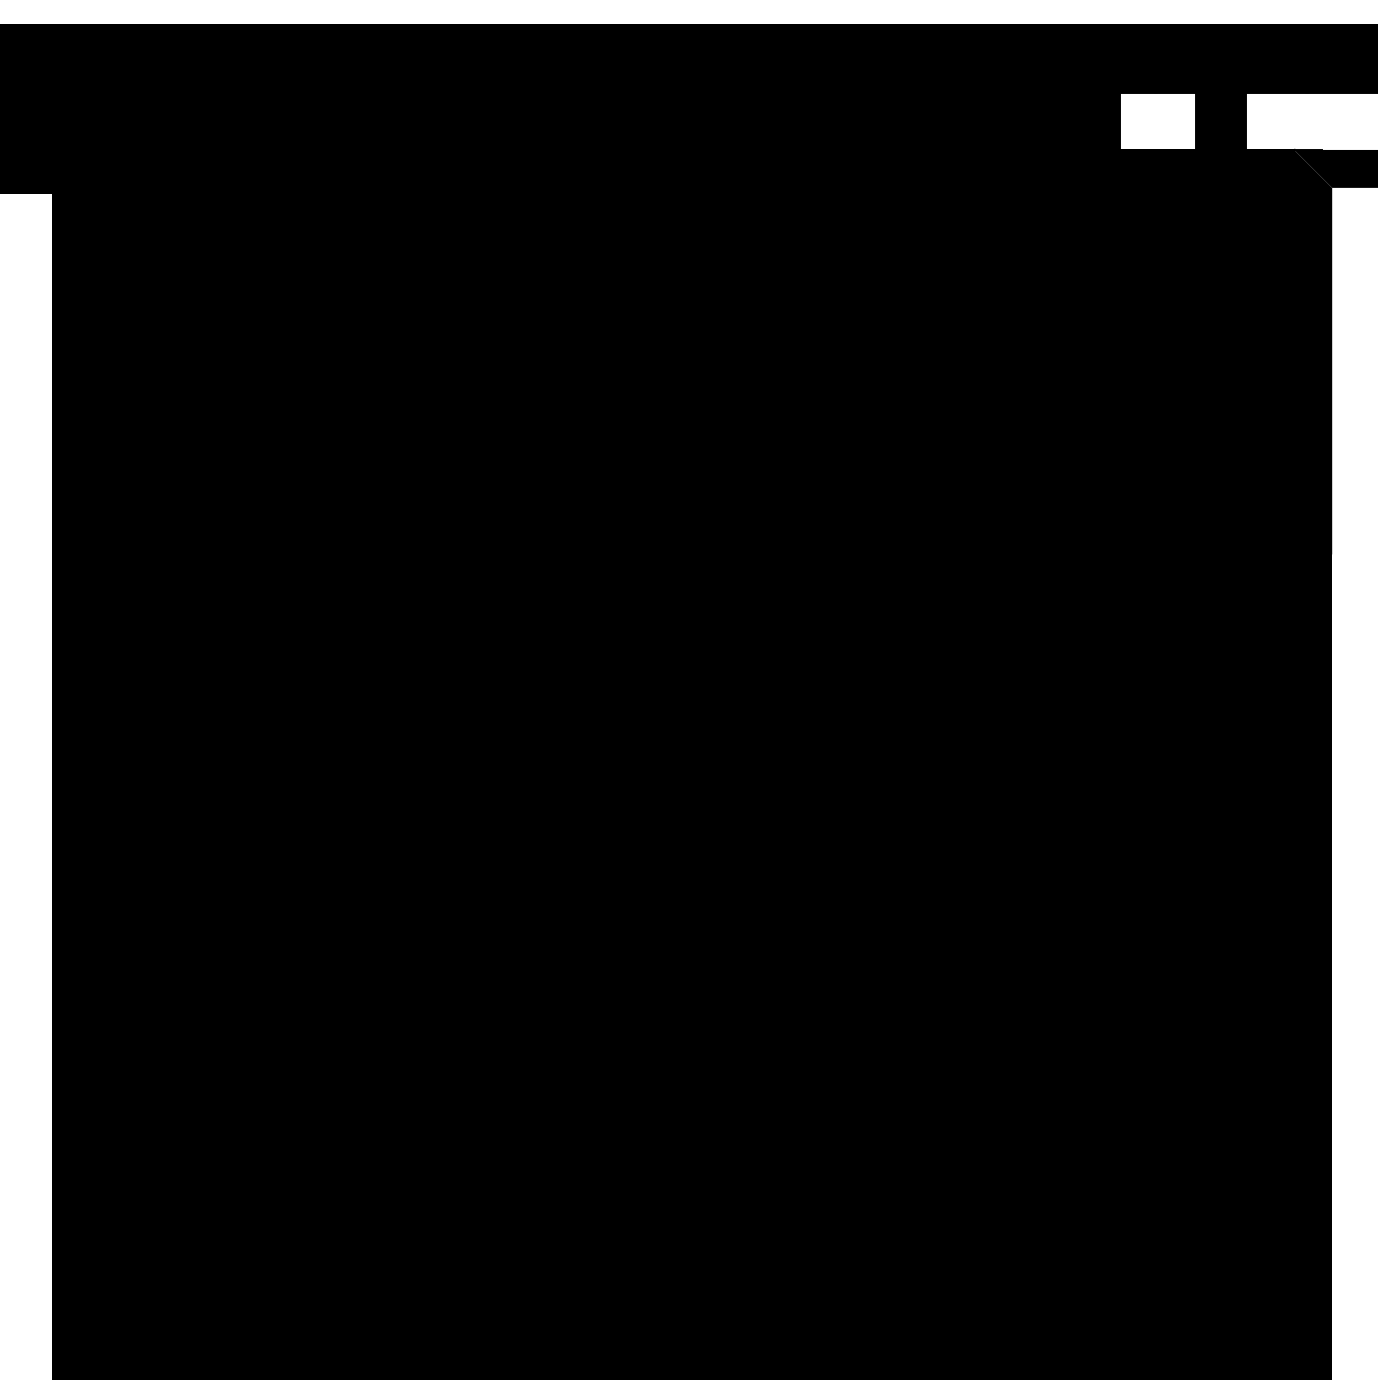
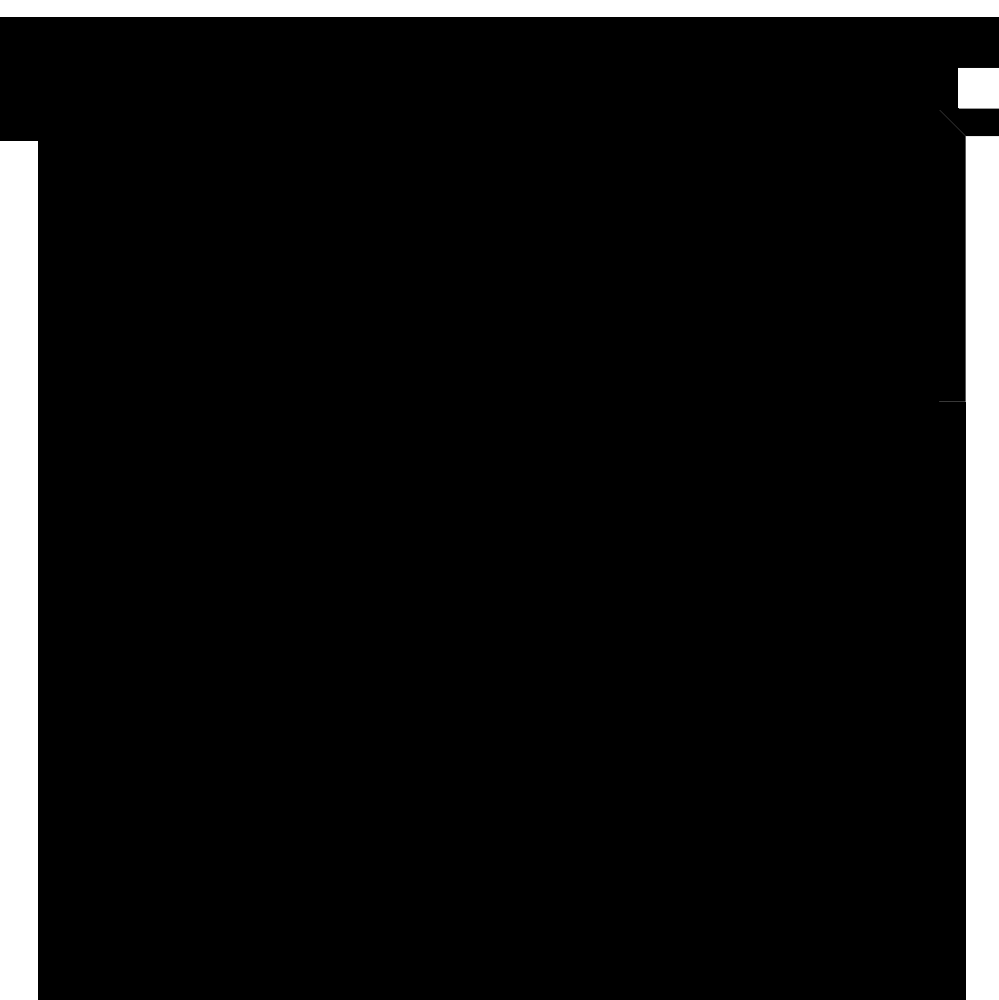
fill: (1156, 120) -> (838, 87), added
fill: (1283, 120) -> (930, 87), added

